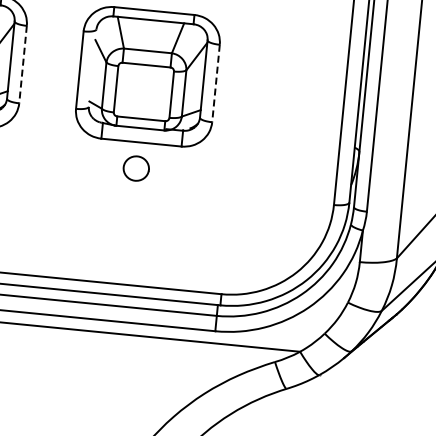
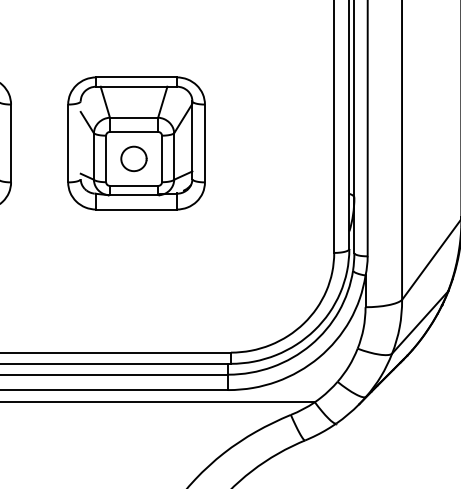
line: (23, 64) -> (11, 143), dashed -> solid
line: (215, 83) -> (204, 143), dashed -> solid
part: (135, 168) -> (133, 158), moved

